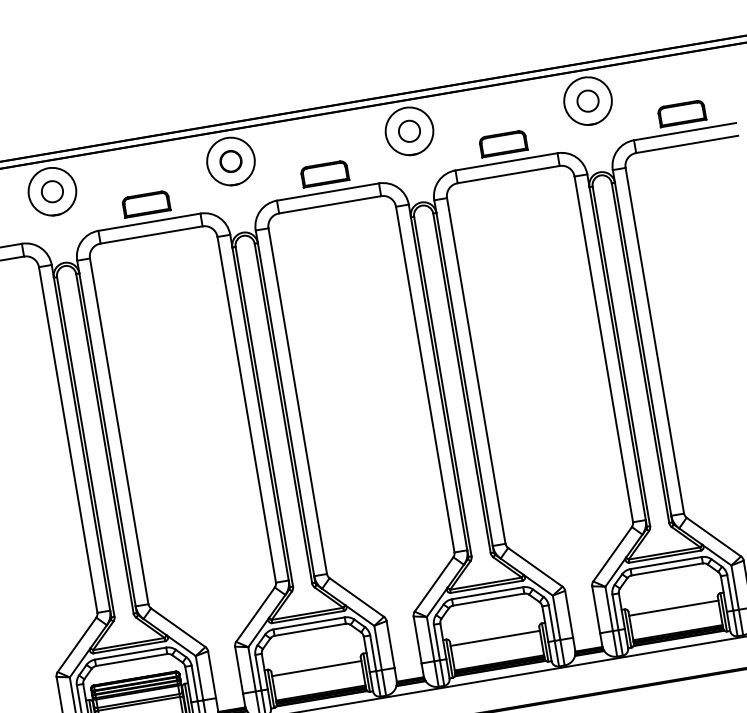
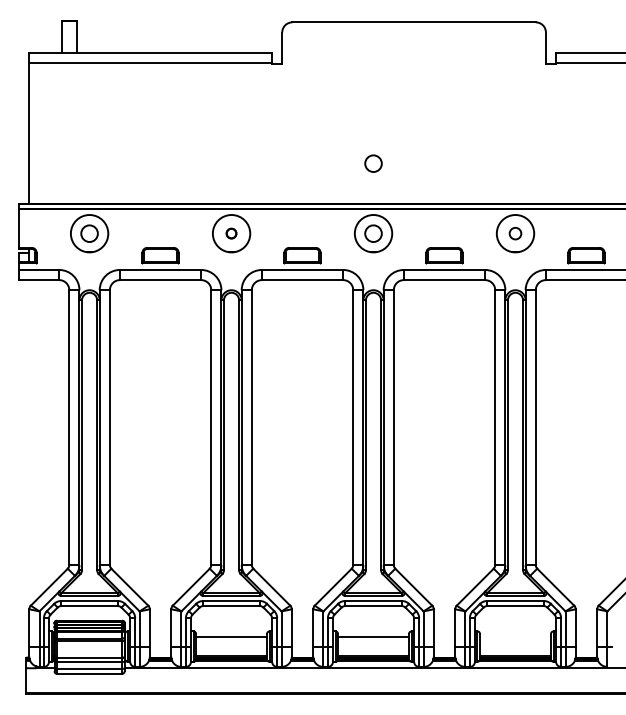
circle: (394, 43) -> (373, 163), added
circle: (588, 100) -> (515, 233), size x0.7
circle: (230, 161) -> (231, 233), size x0.6
line: (673, 607) -> (515, 636), removed

